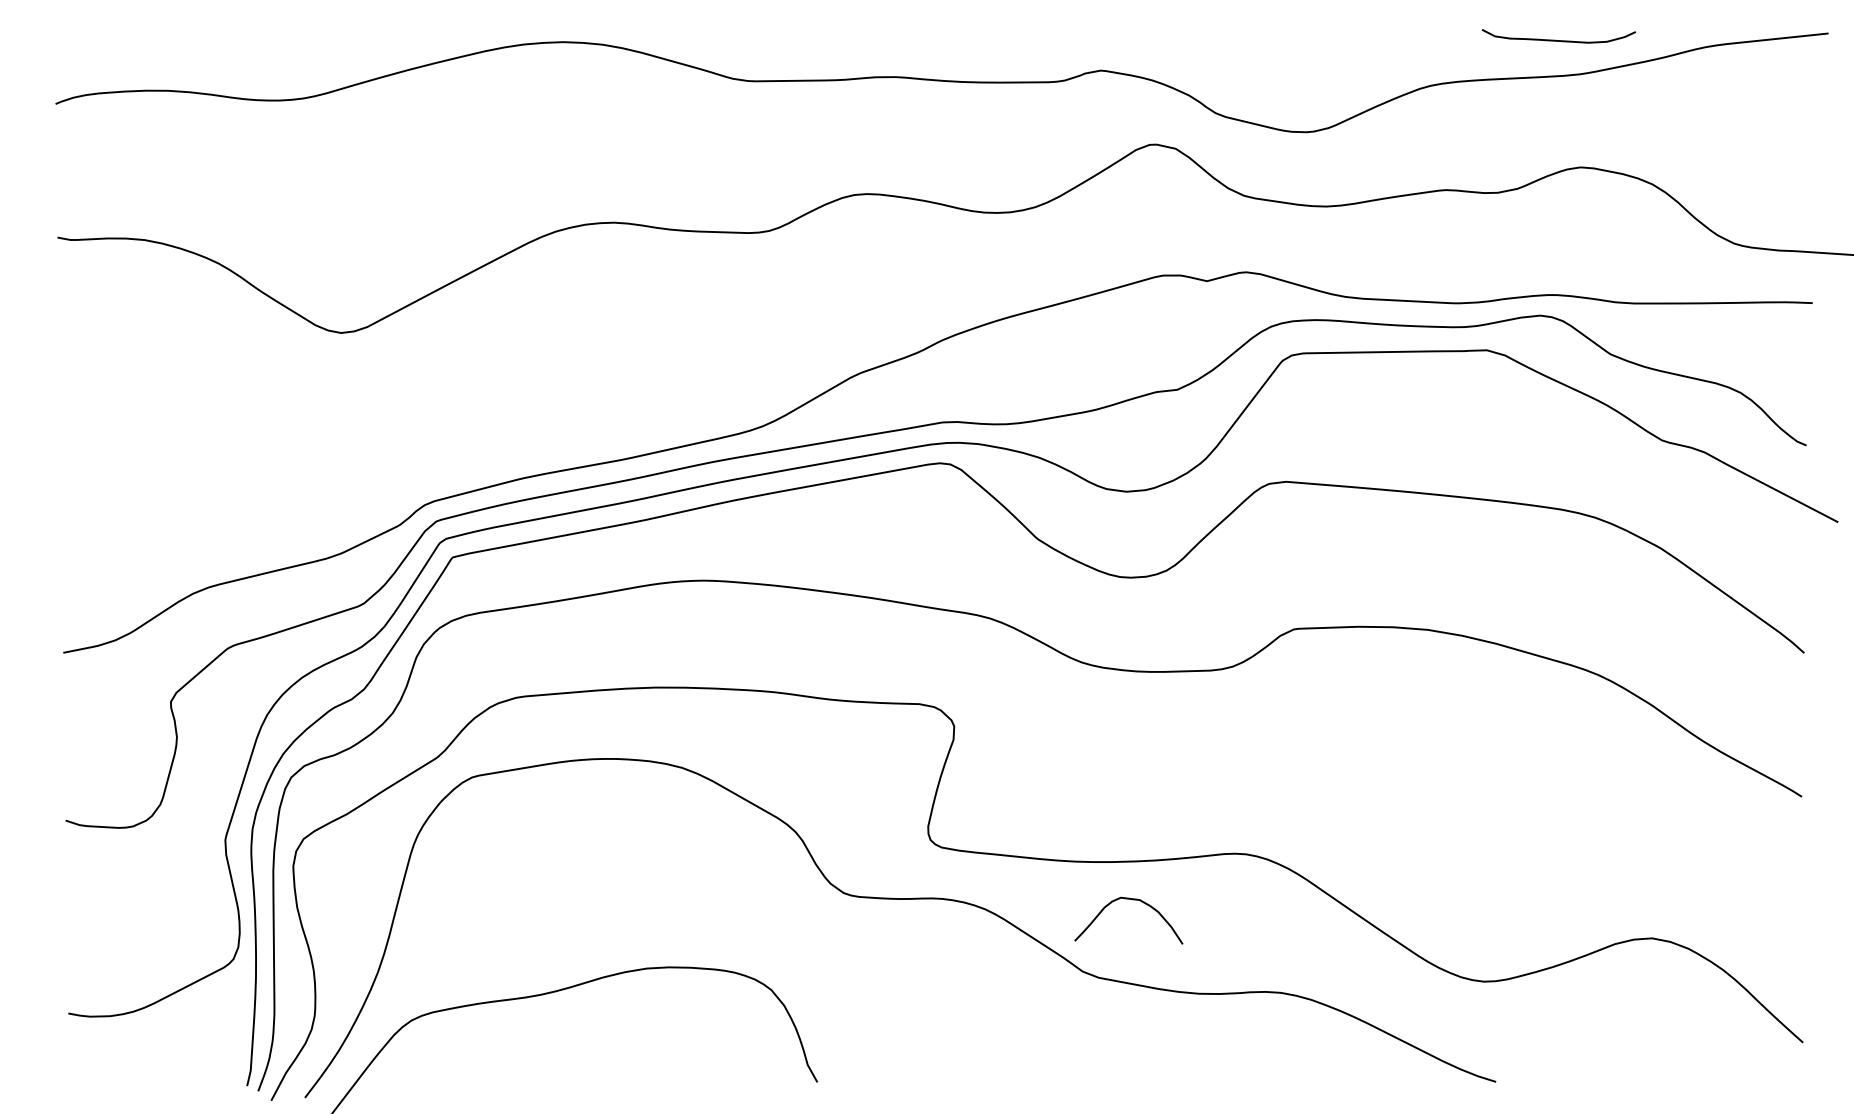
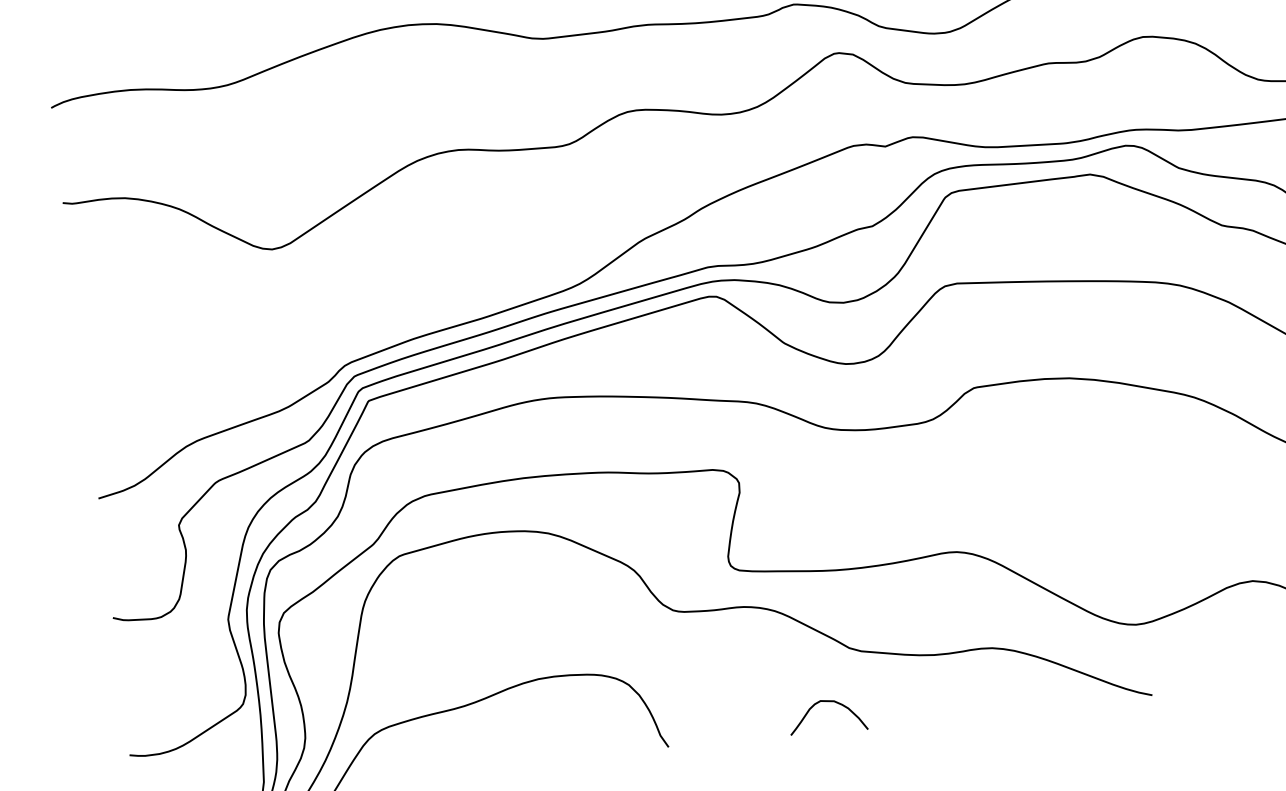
curve: (1132, 900) -> (829, 702), moved

